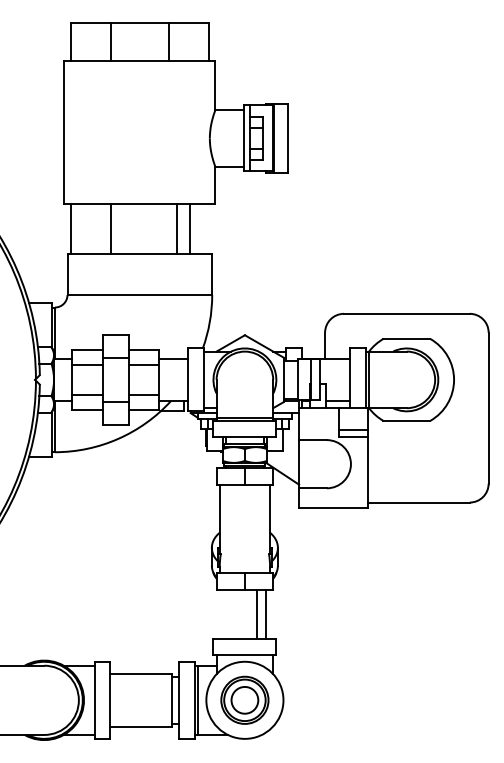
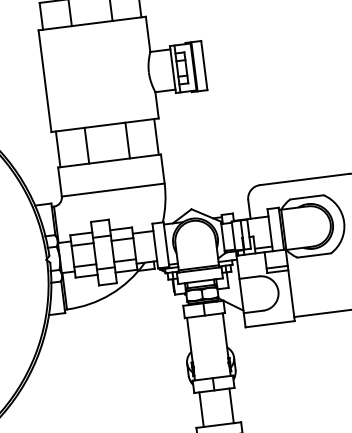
line: (177, 228) -> (156, 136), moved
line: (189, 228) -> (127, 140), moved
line: (256, 614) -> (201, 409), moved

